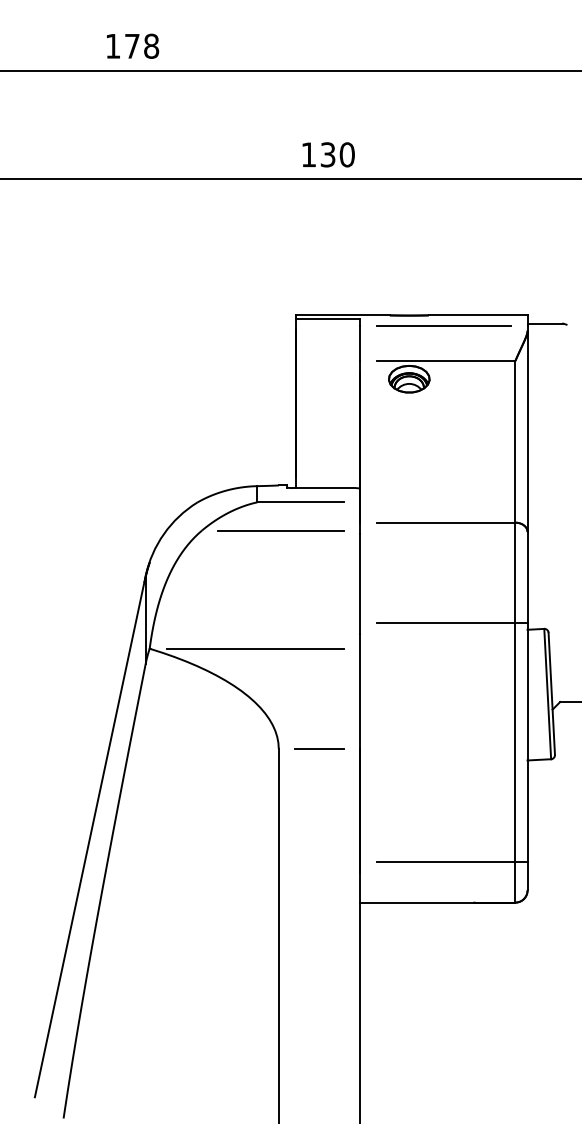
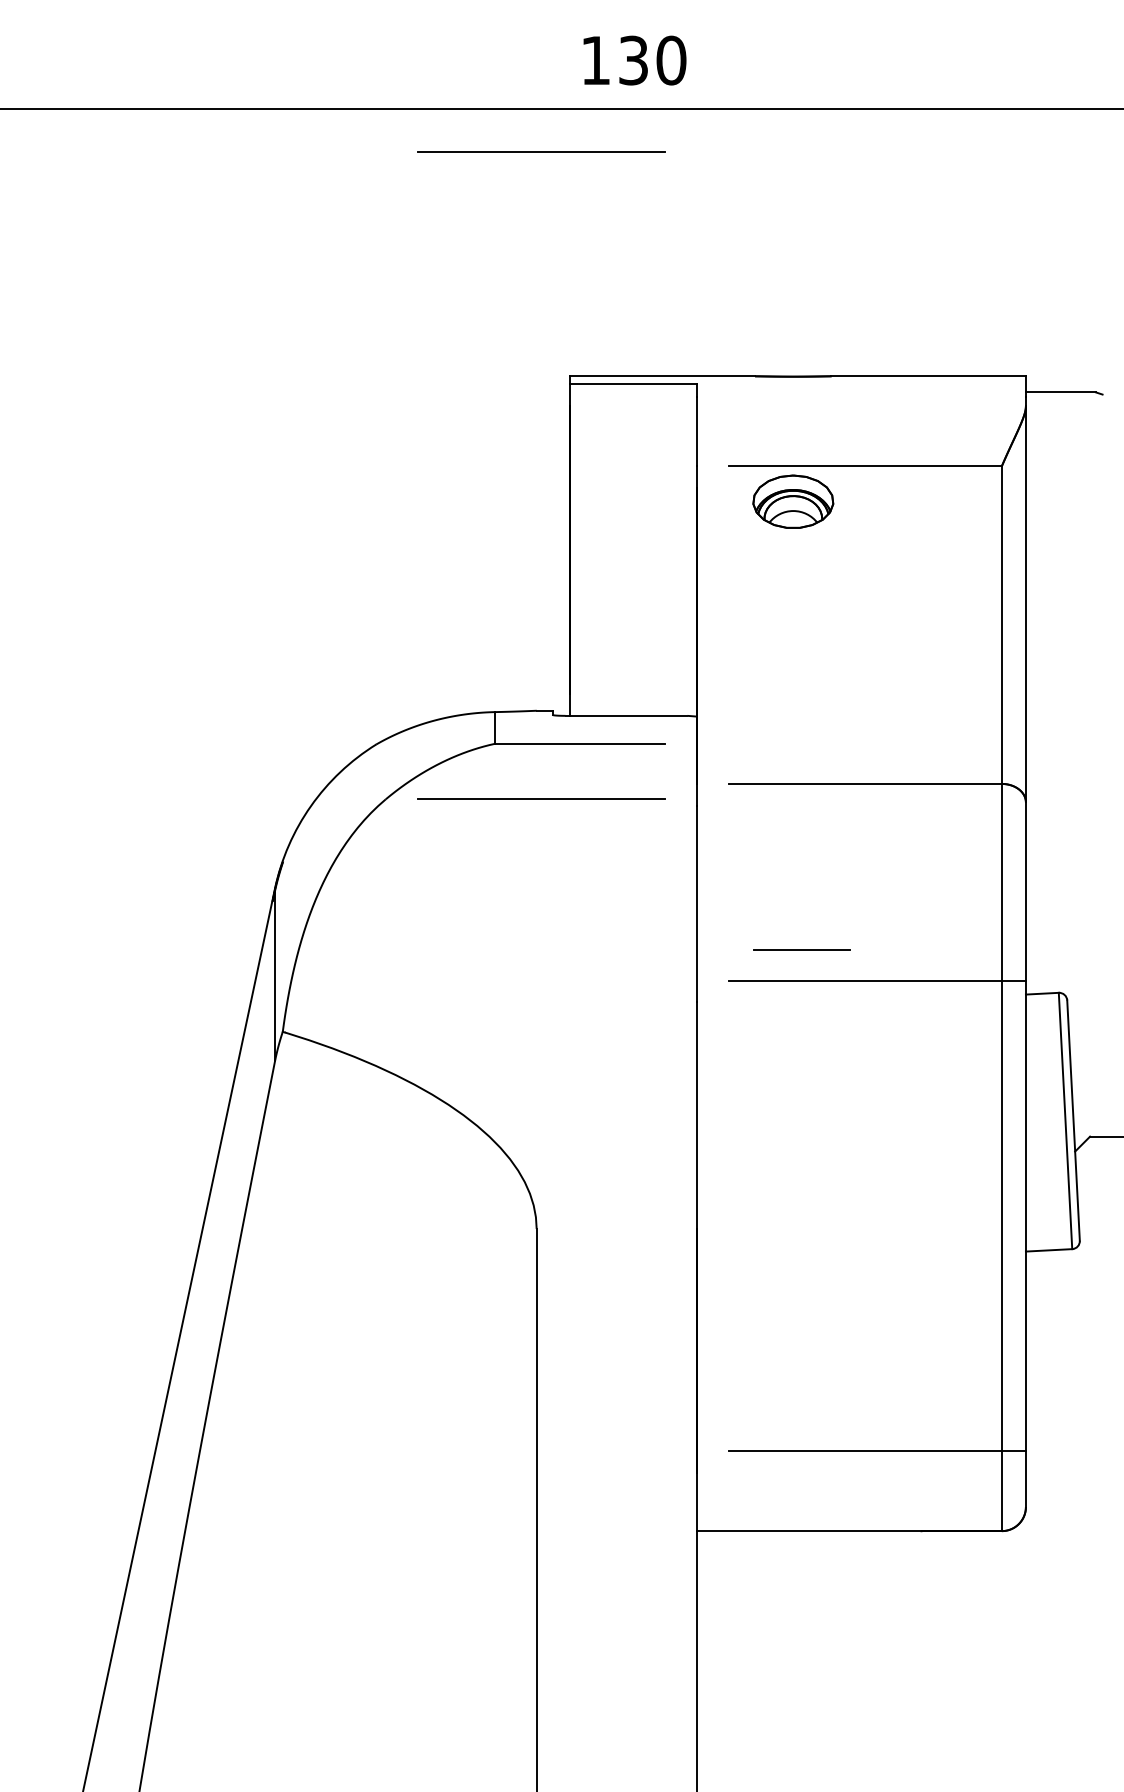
line: (280, 201) -> (540, 152), added
line: (443, 325) -> (860, 396), removed
line: (255, 649) -> (490, 1033), removed
line: (319, 748) -> (801, 948), moved

